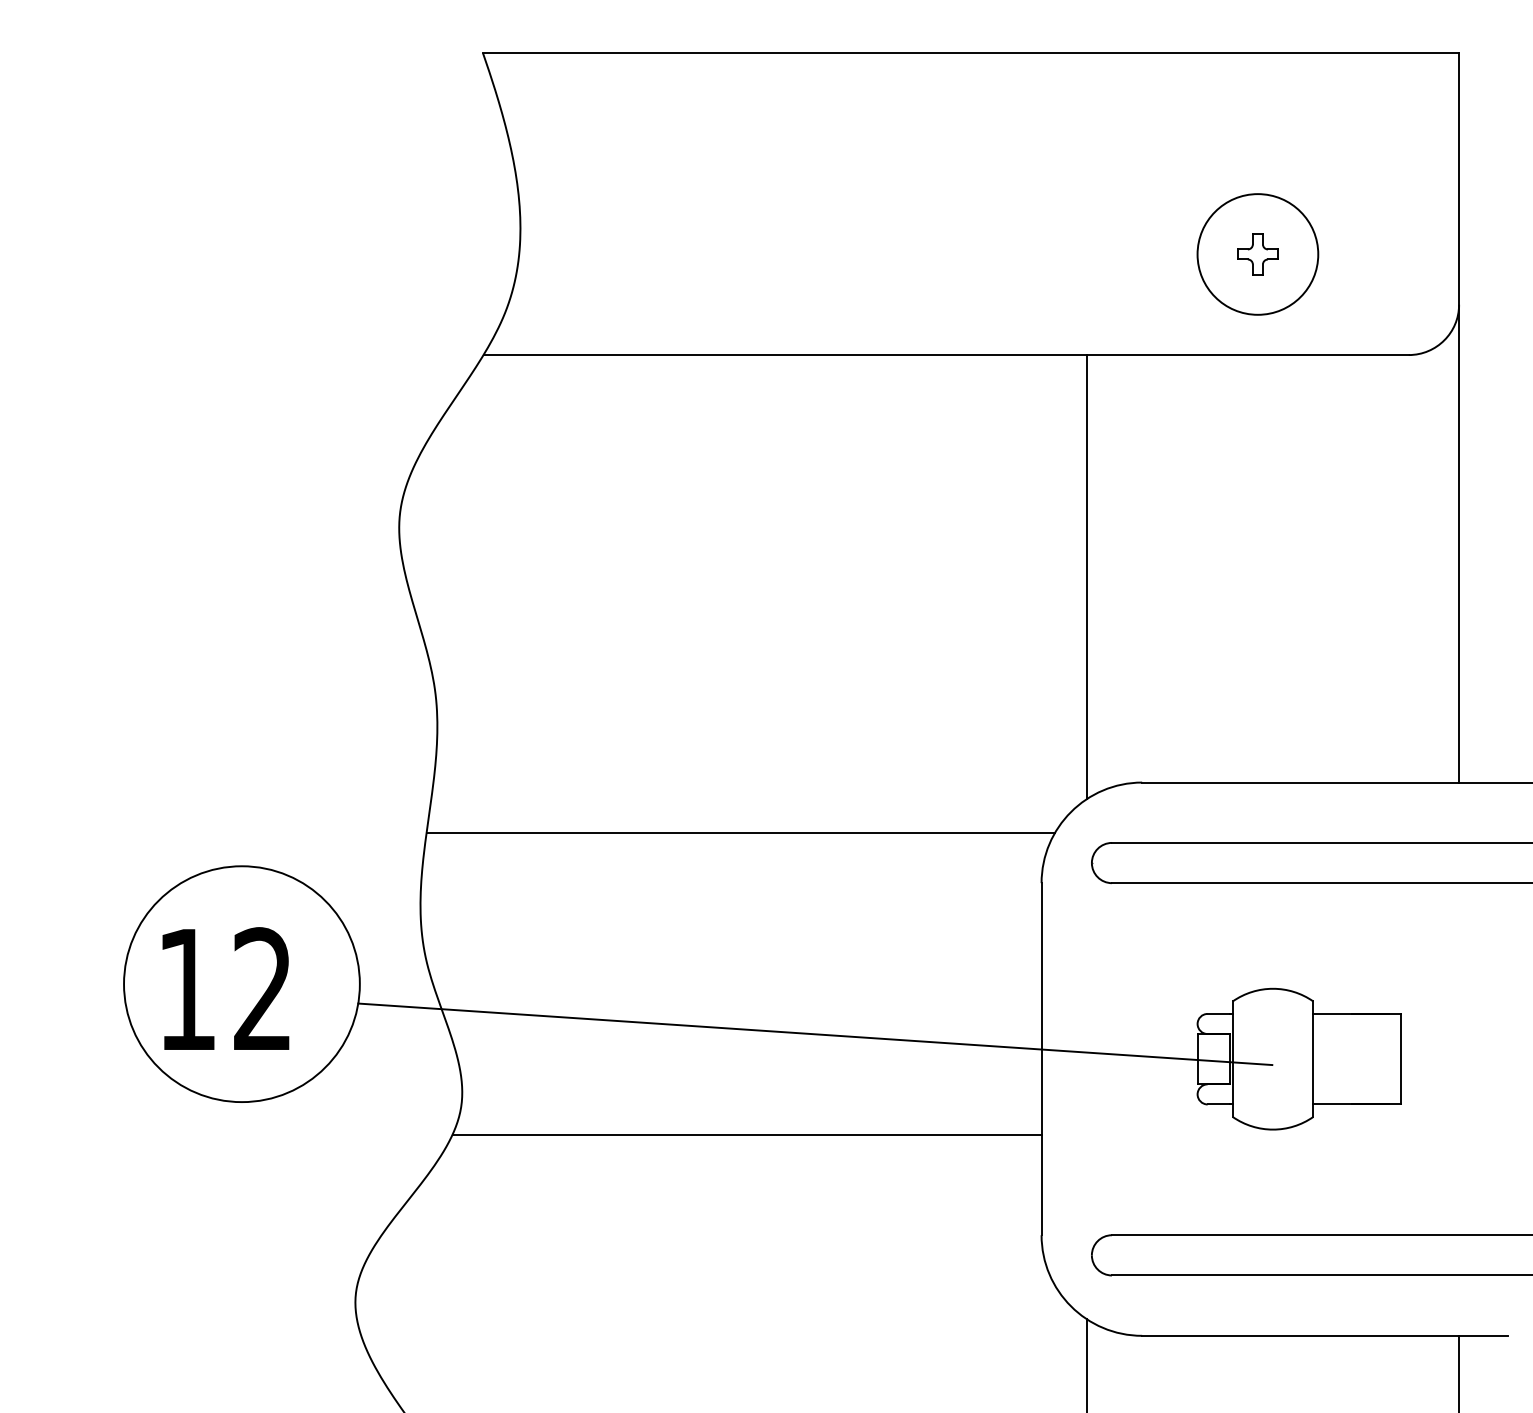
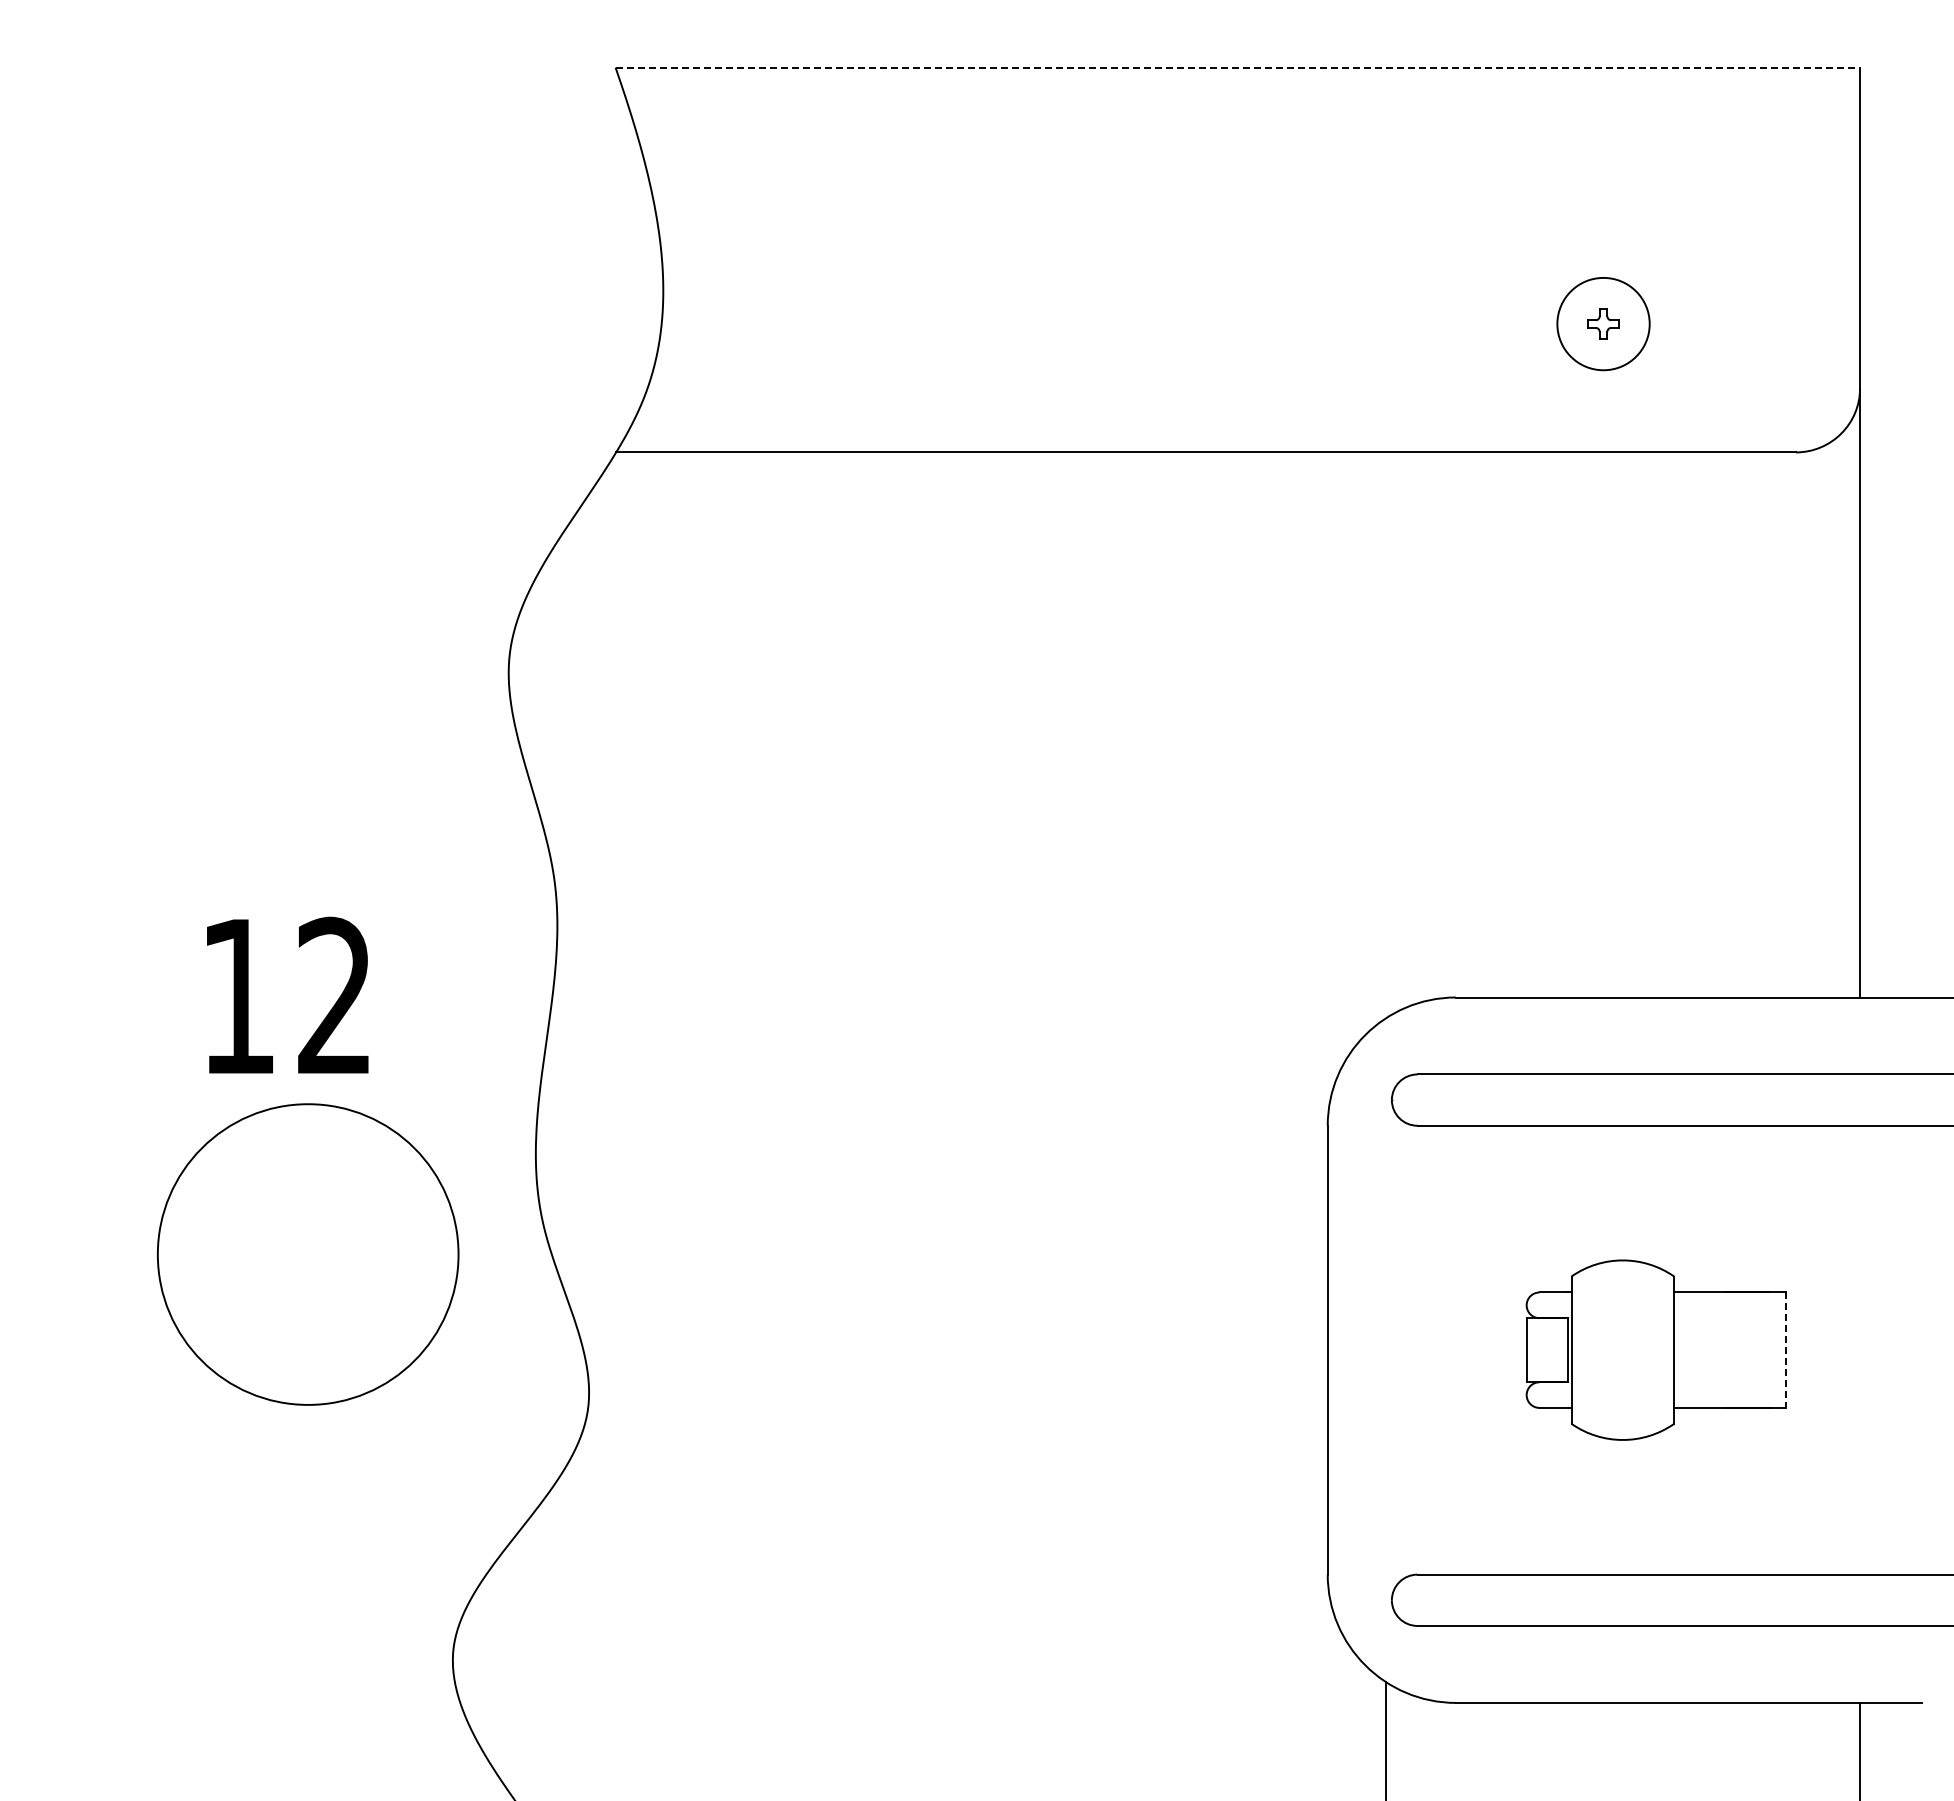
line: (971, 53) -> (1238, 67), solid -> dashed
part: (1257, 253) -> (1603, 323), size x0.6
line: (1086, 577) -> (1385, 735), removed
line: (740, 832) -> (943, 1061), removed
text: (225, 988) -> (287, 994), moved
line: (814, 1034) -> (1038, 1318), removed
line: (1400, 1059) -> (1785, 1350), solid -> dashed
line: (746, 1134) -> (951, 1446), removed

